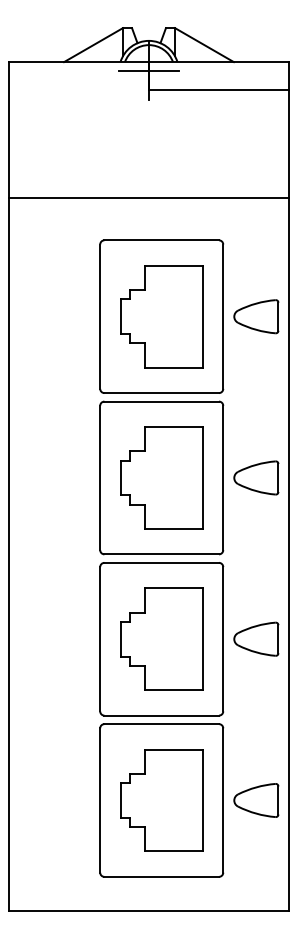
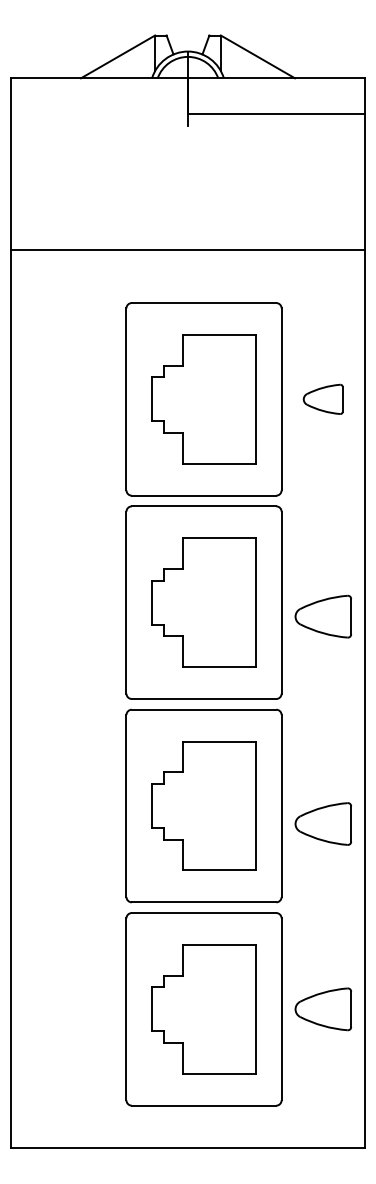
line: (148, 70) -> (187, 89), removed
part: (255, 316) -> (322, 399), size x0.7
part: (256, 477) -> (323, 616), moved
part: (255, 638) -> (322, 823), moved

